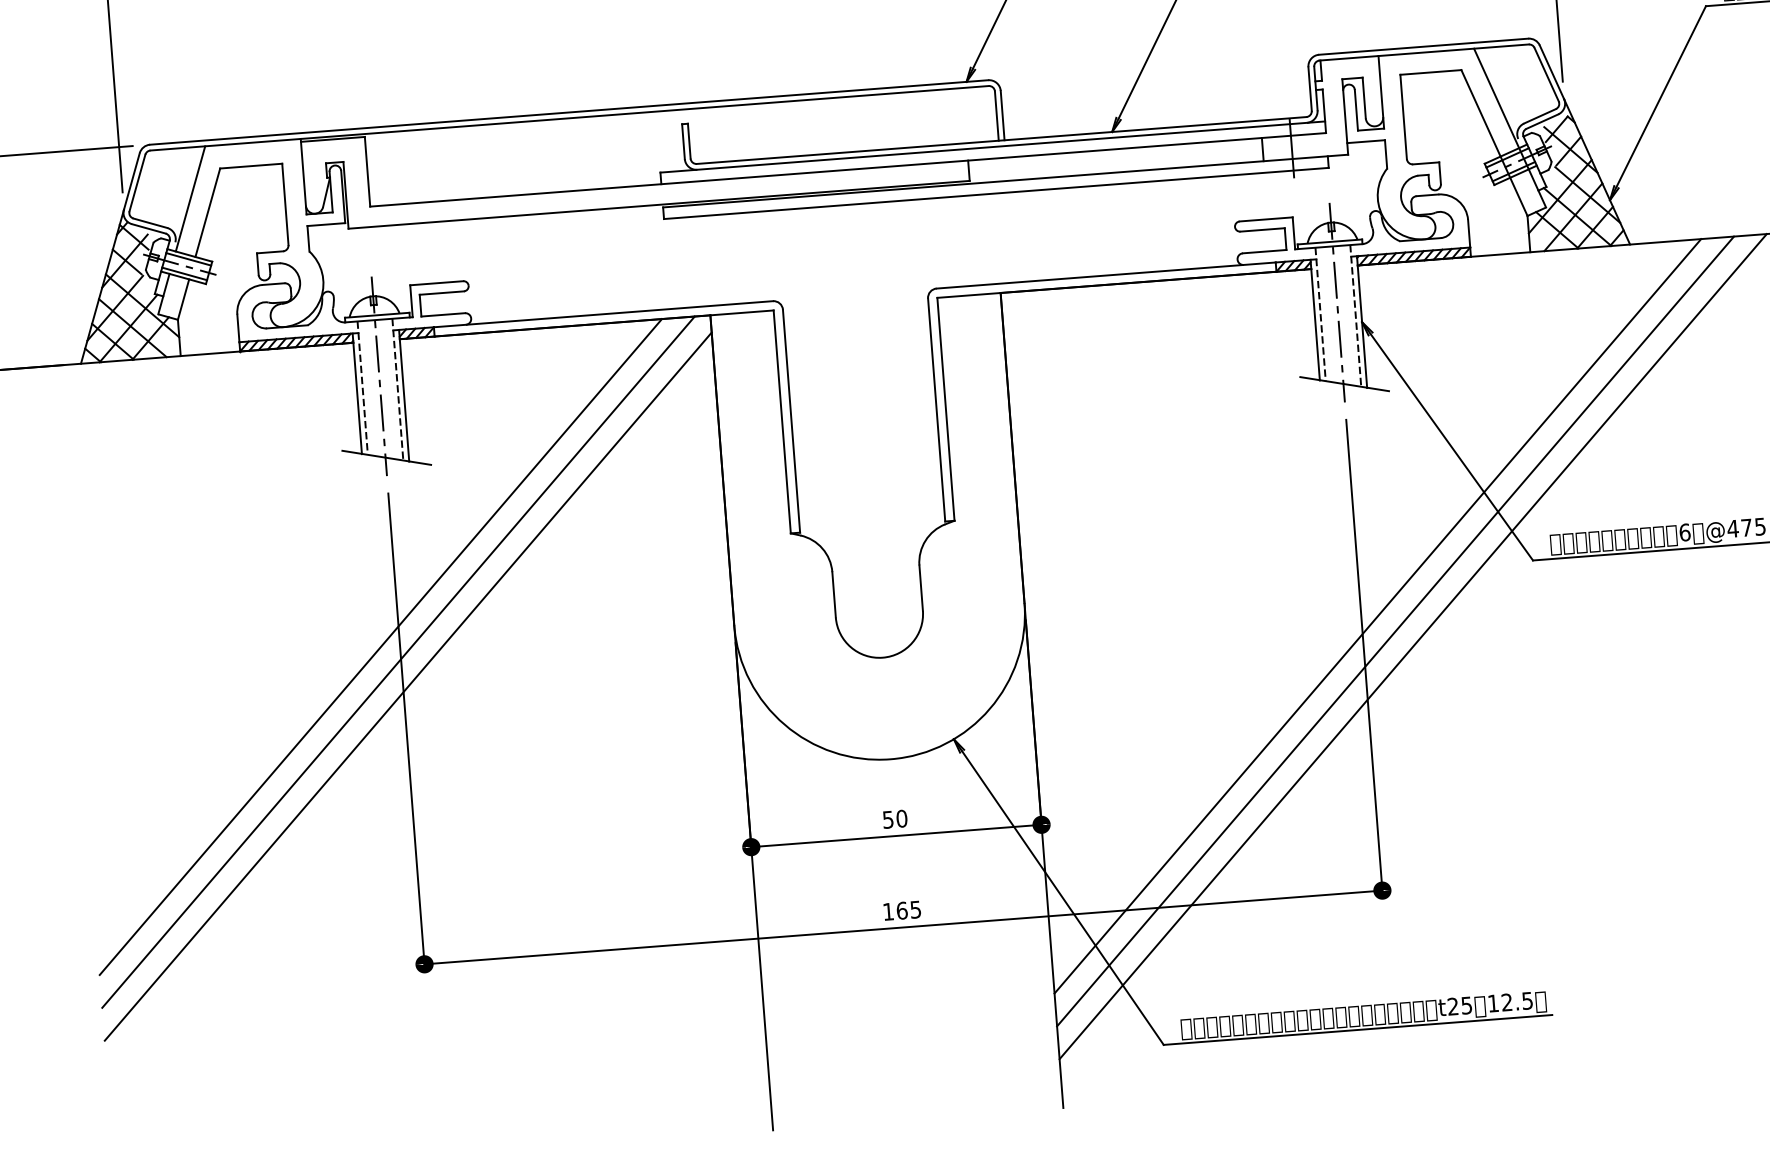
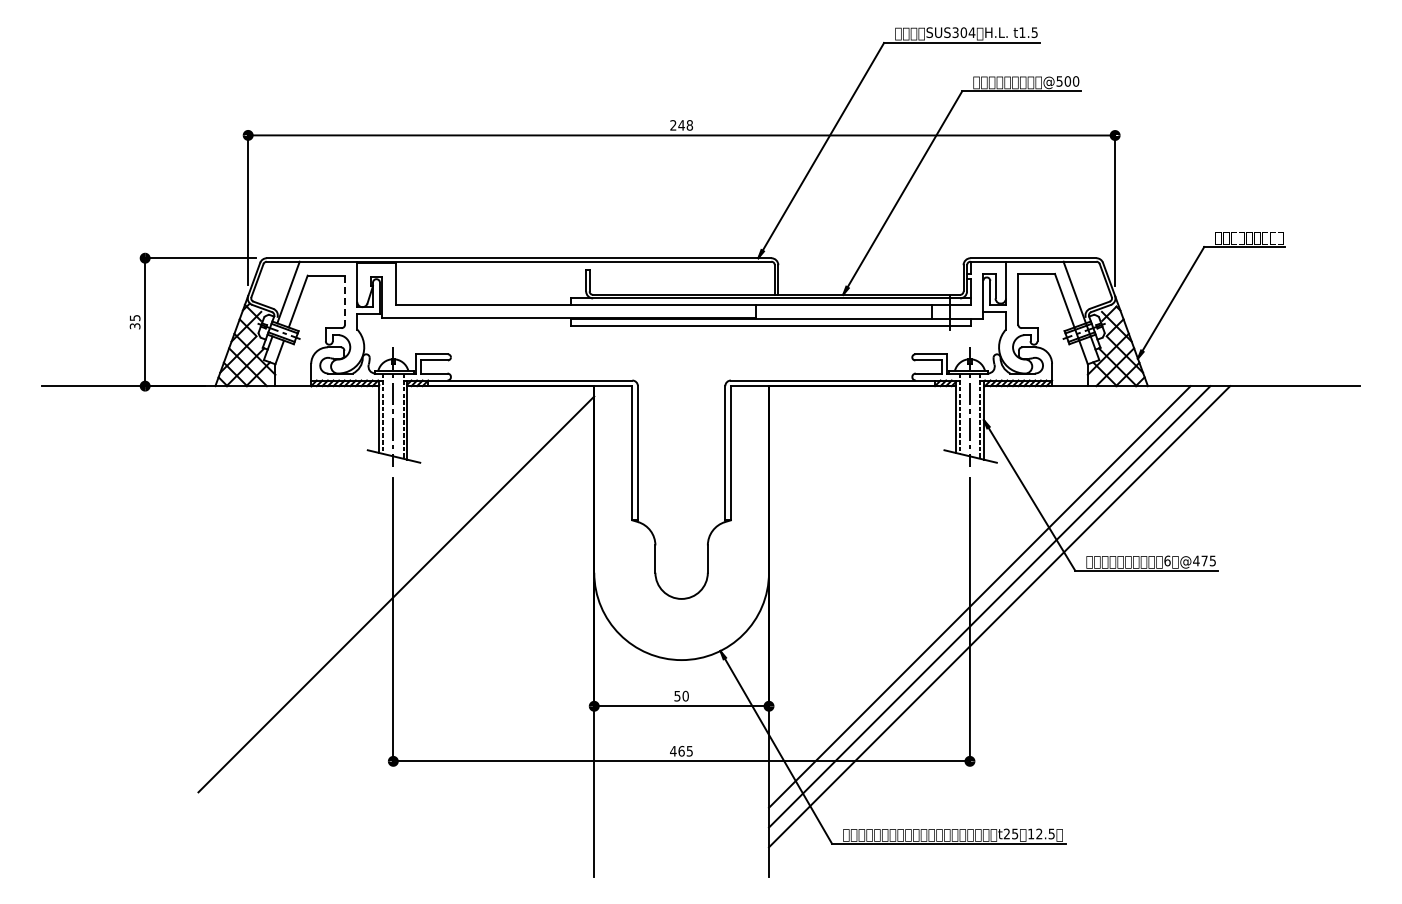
line: (286, 204) -> (345, 300), solid -> dashed
line: (380, 647) -> (381, 569), removed
line: (398, 662) -> (391, 579), removed
text: (888, 912) -> (673, 751), 165 -> 465

